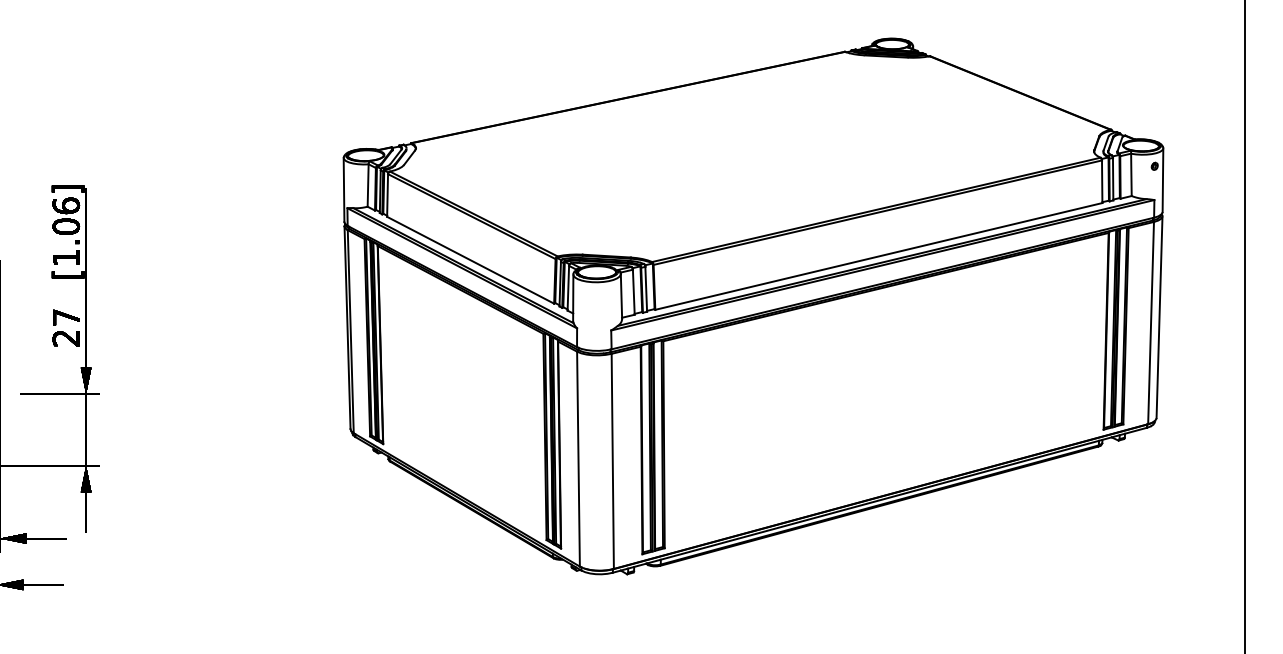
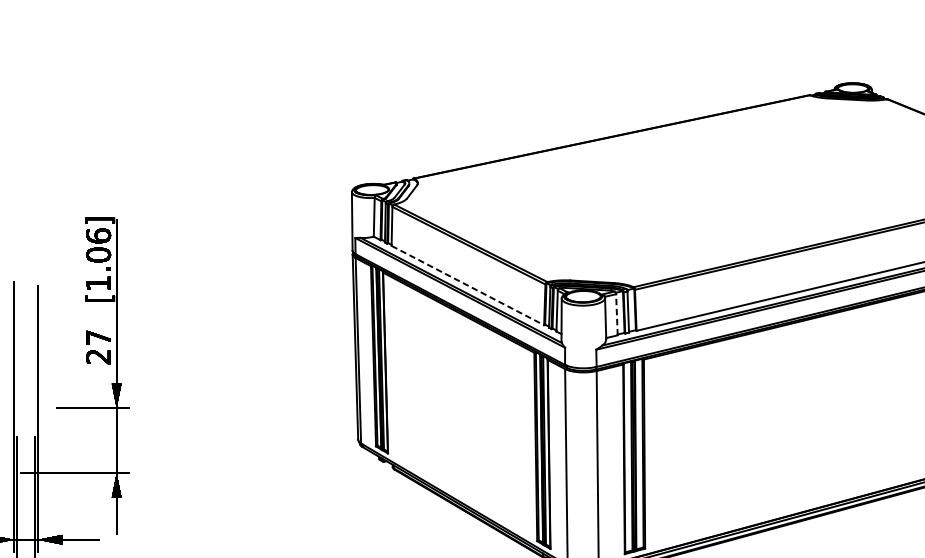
line: (471, 260) -> (468, 285), solid -> dashed
line: (633, 292) -> (616, 315), solid -> dashed

